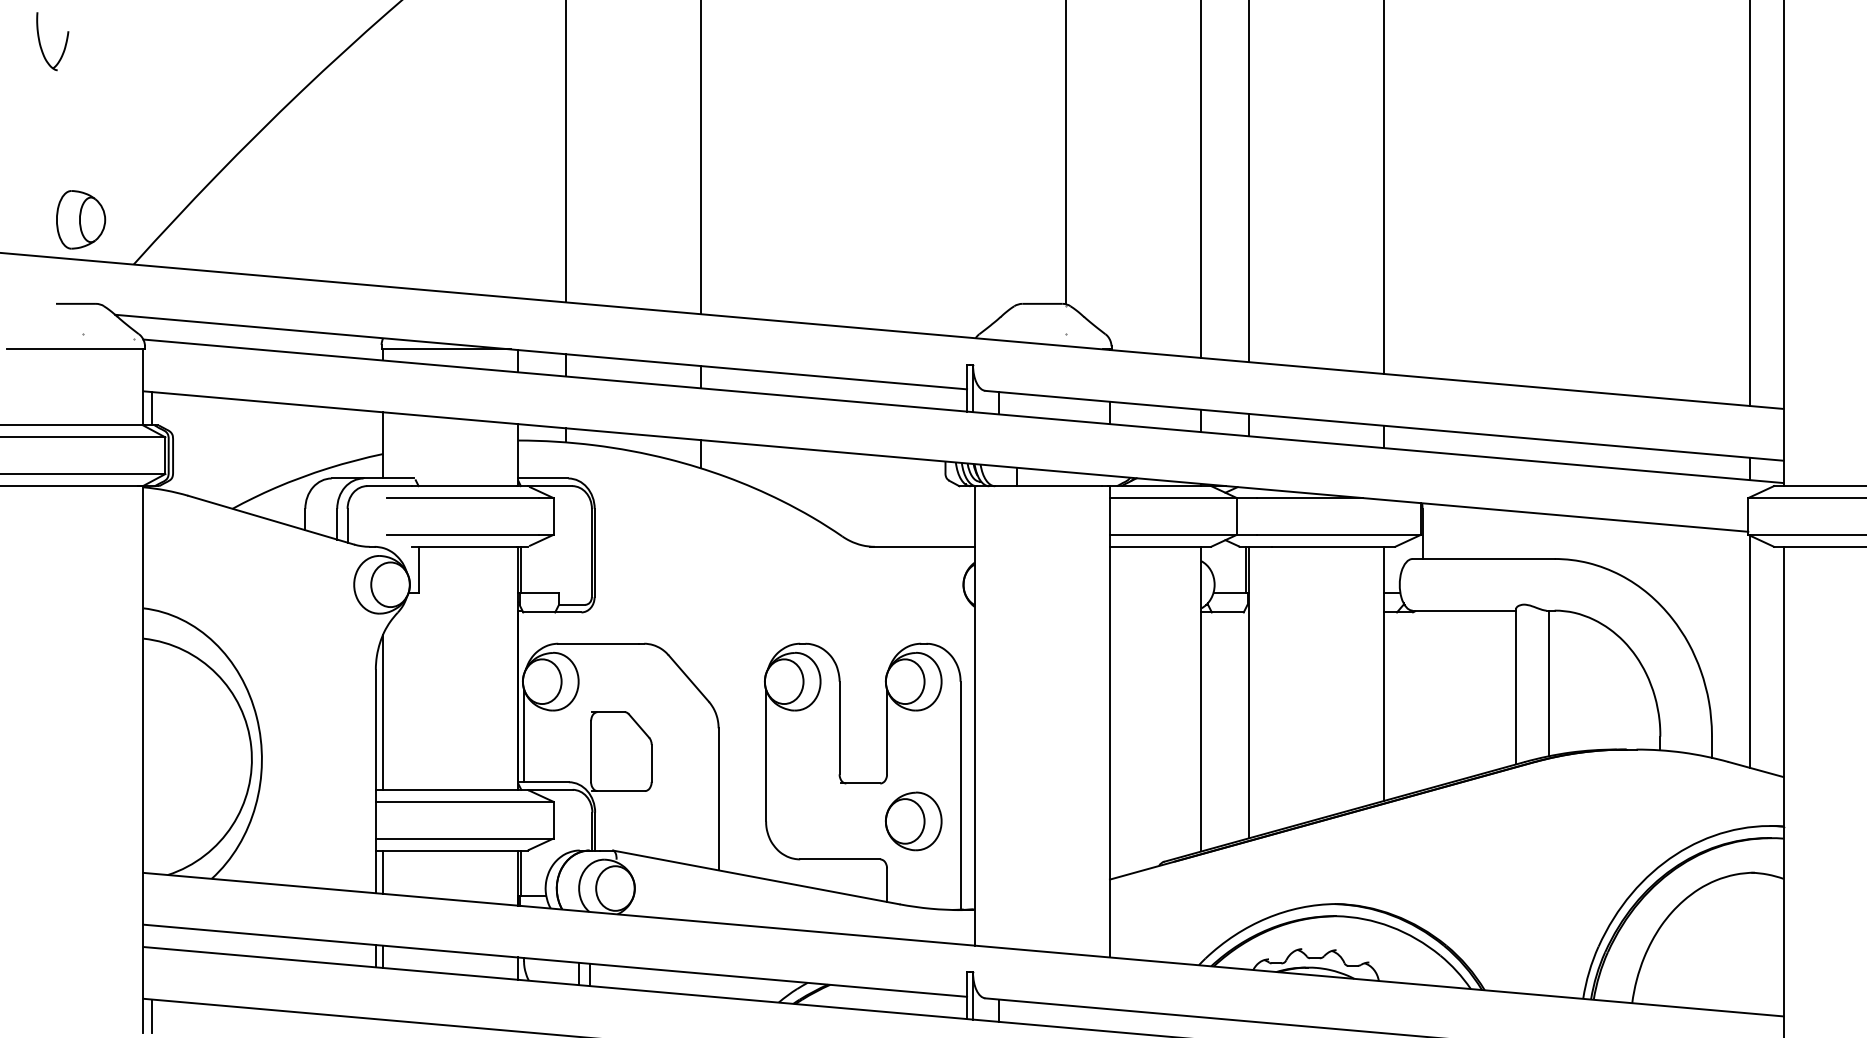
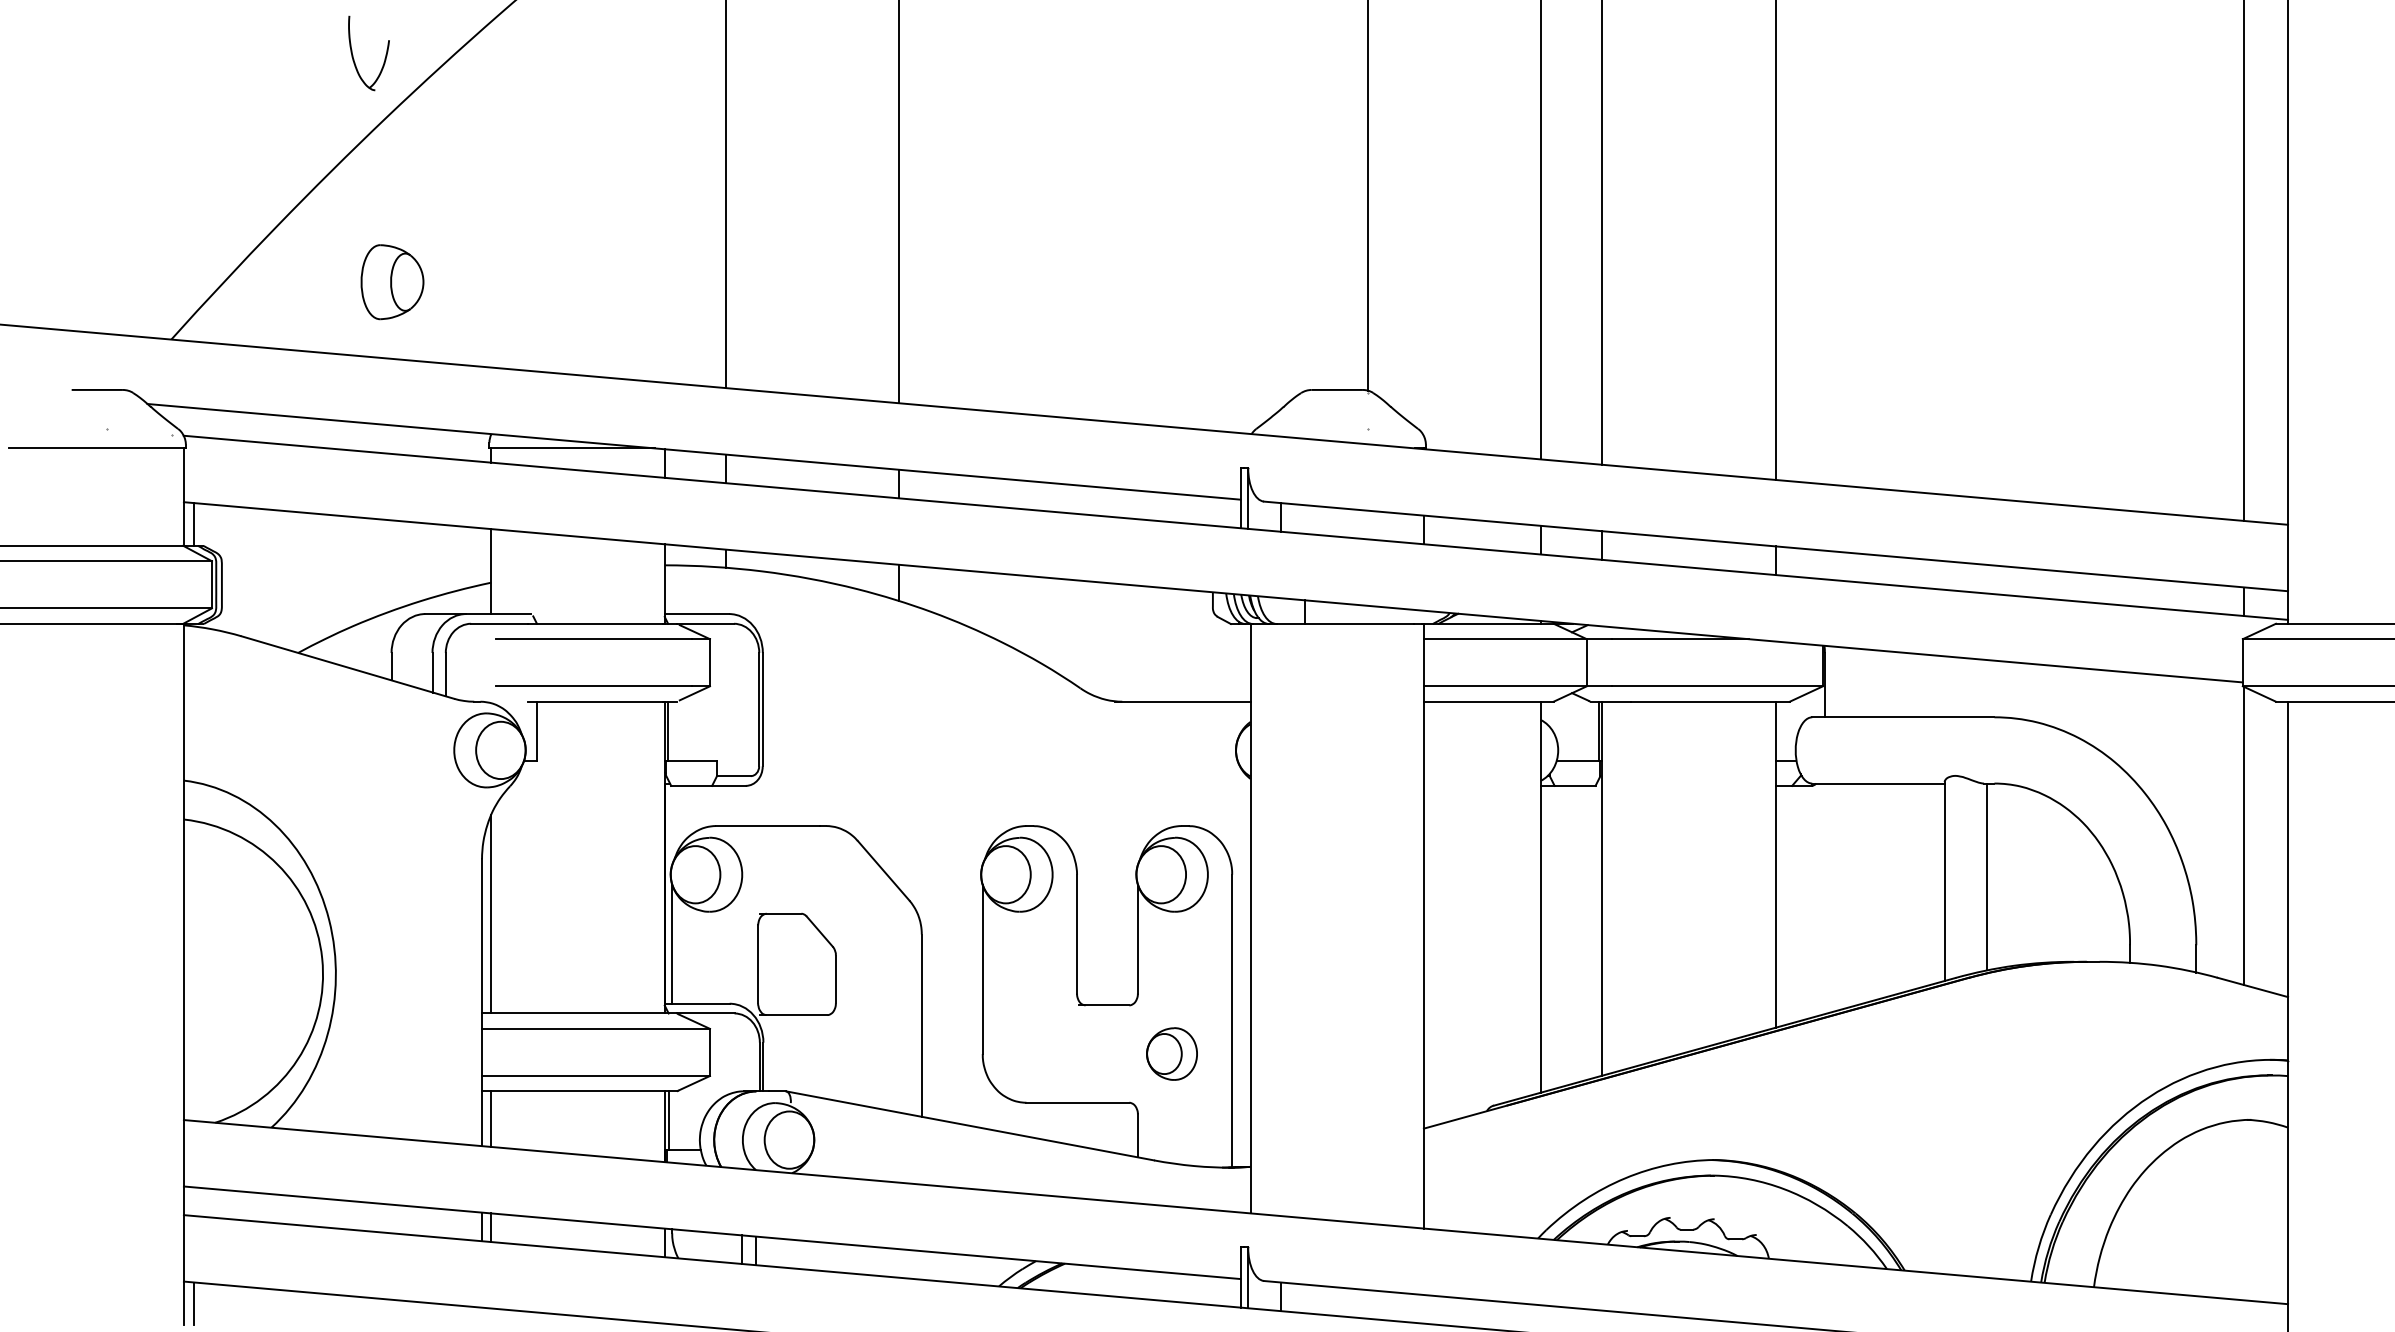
part: (41, 45) -> (354, 58), moved
part: (81, 219) -> (393, 281), moved
part: (913, 821) -> (1171, 1054), size x0.7

